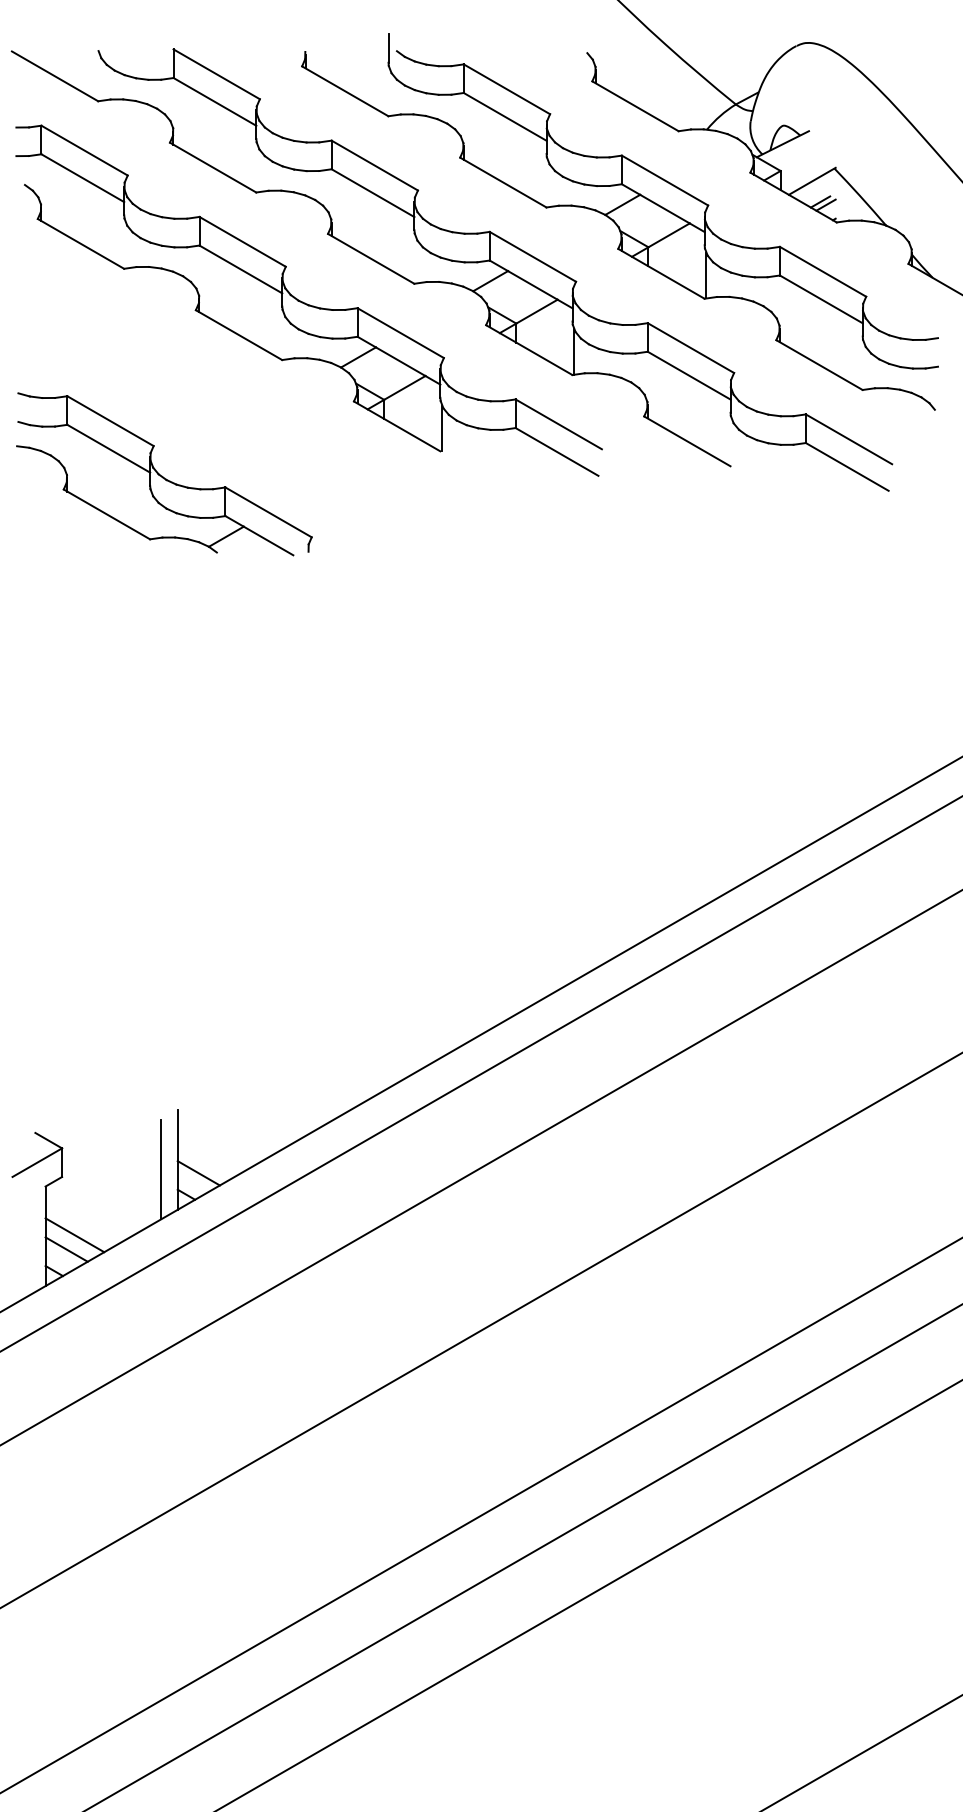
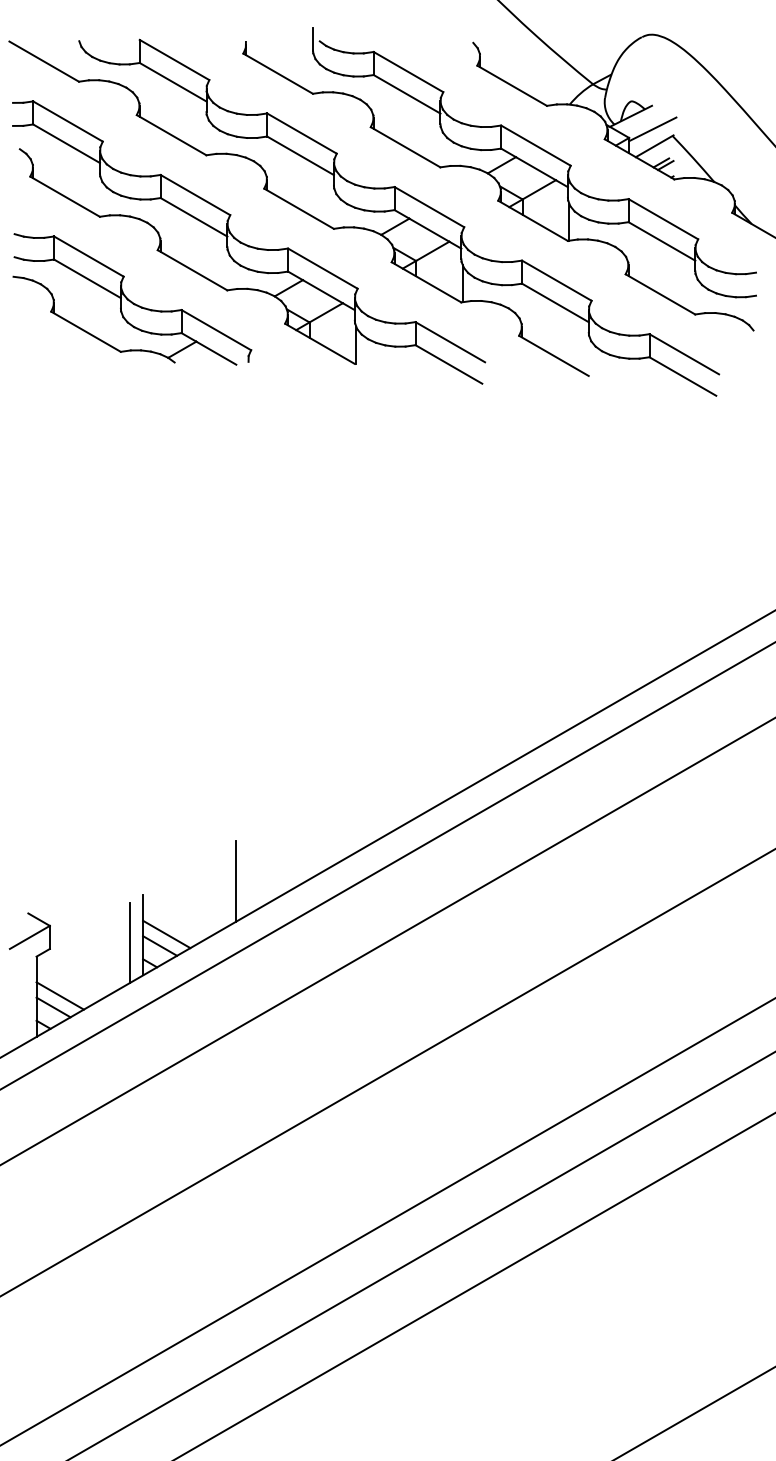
line: (809, 160) -> (652, 129), added
part: (164, 474) -> (132, 299), moved
line: (293, 1093) -> (236, 881), added
line: (206, 1158) -> (166, 934), added

